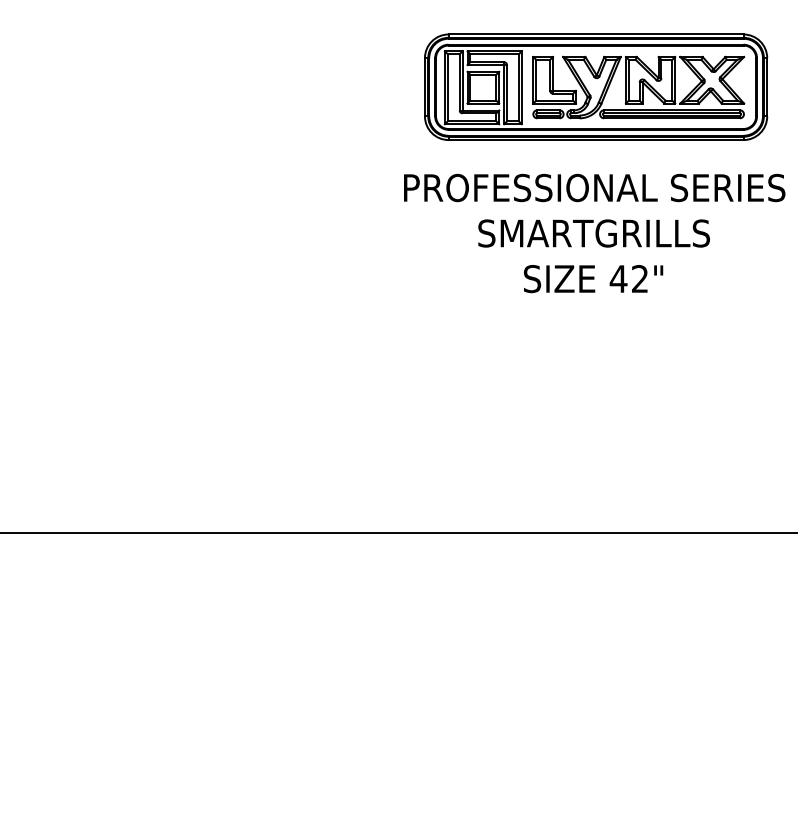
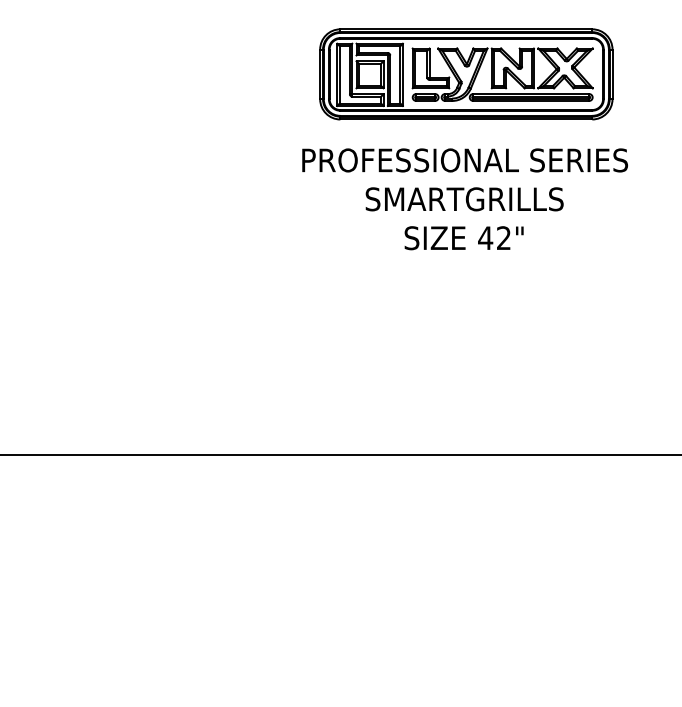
part: (596, 87) -> (466, 74), moved
text: (593, 233) -> (464, 199), moved

